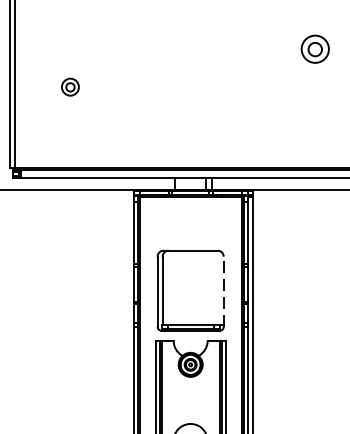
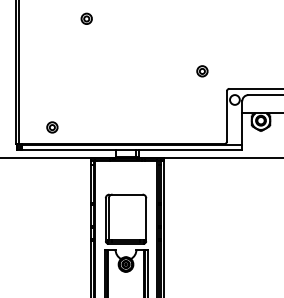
part: (315, 49) -> (202, 71), size x0.62
part: (70, 87) -> (52, 127), moved
line: (224, 291) -> (146, 219), dashed -> solid

